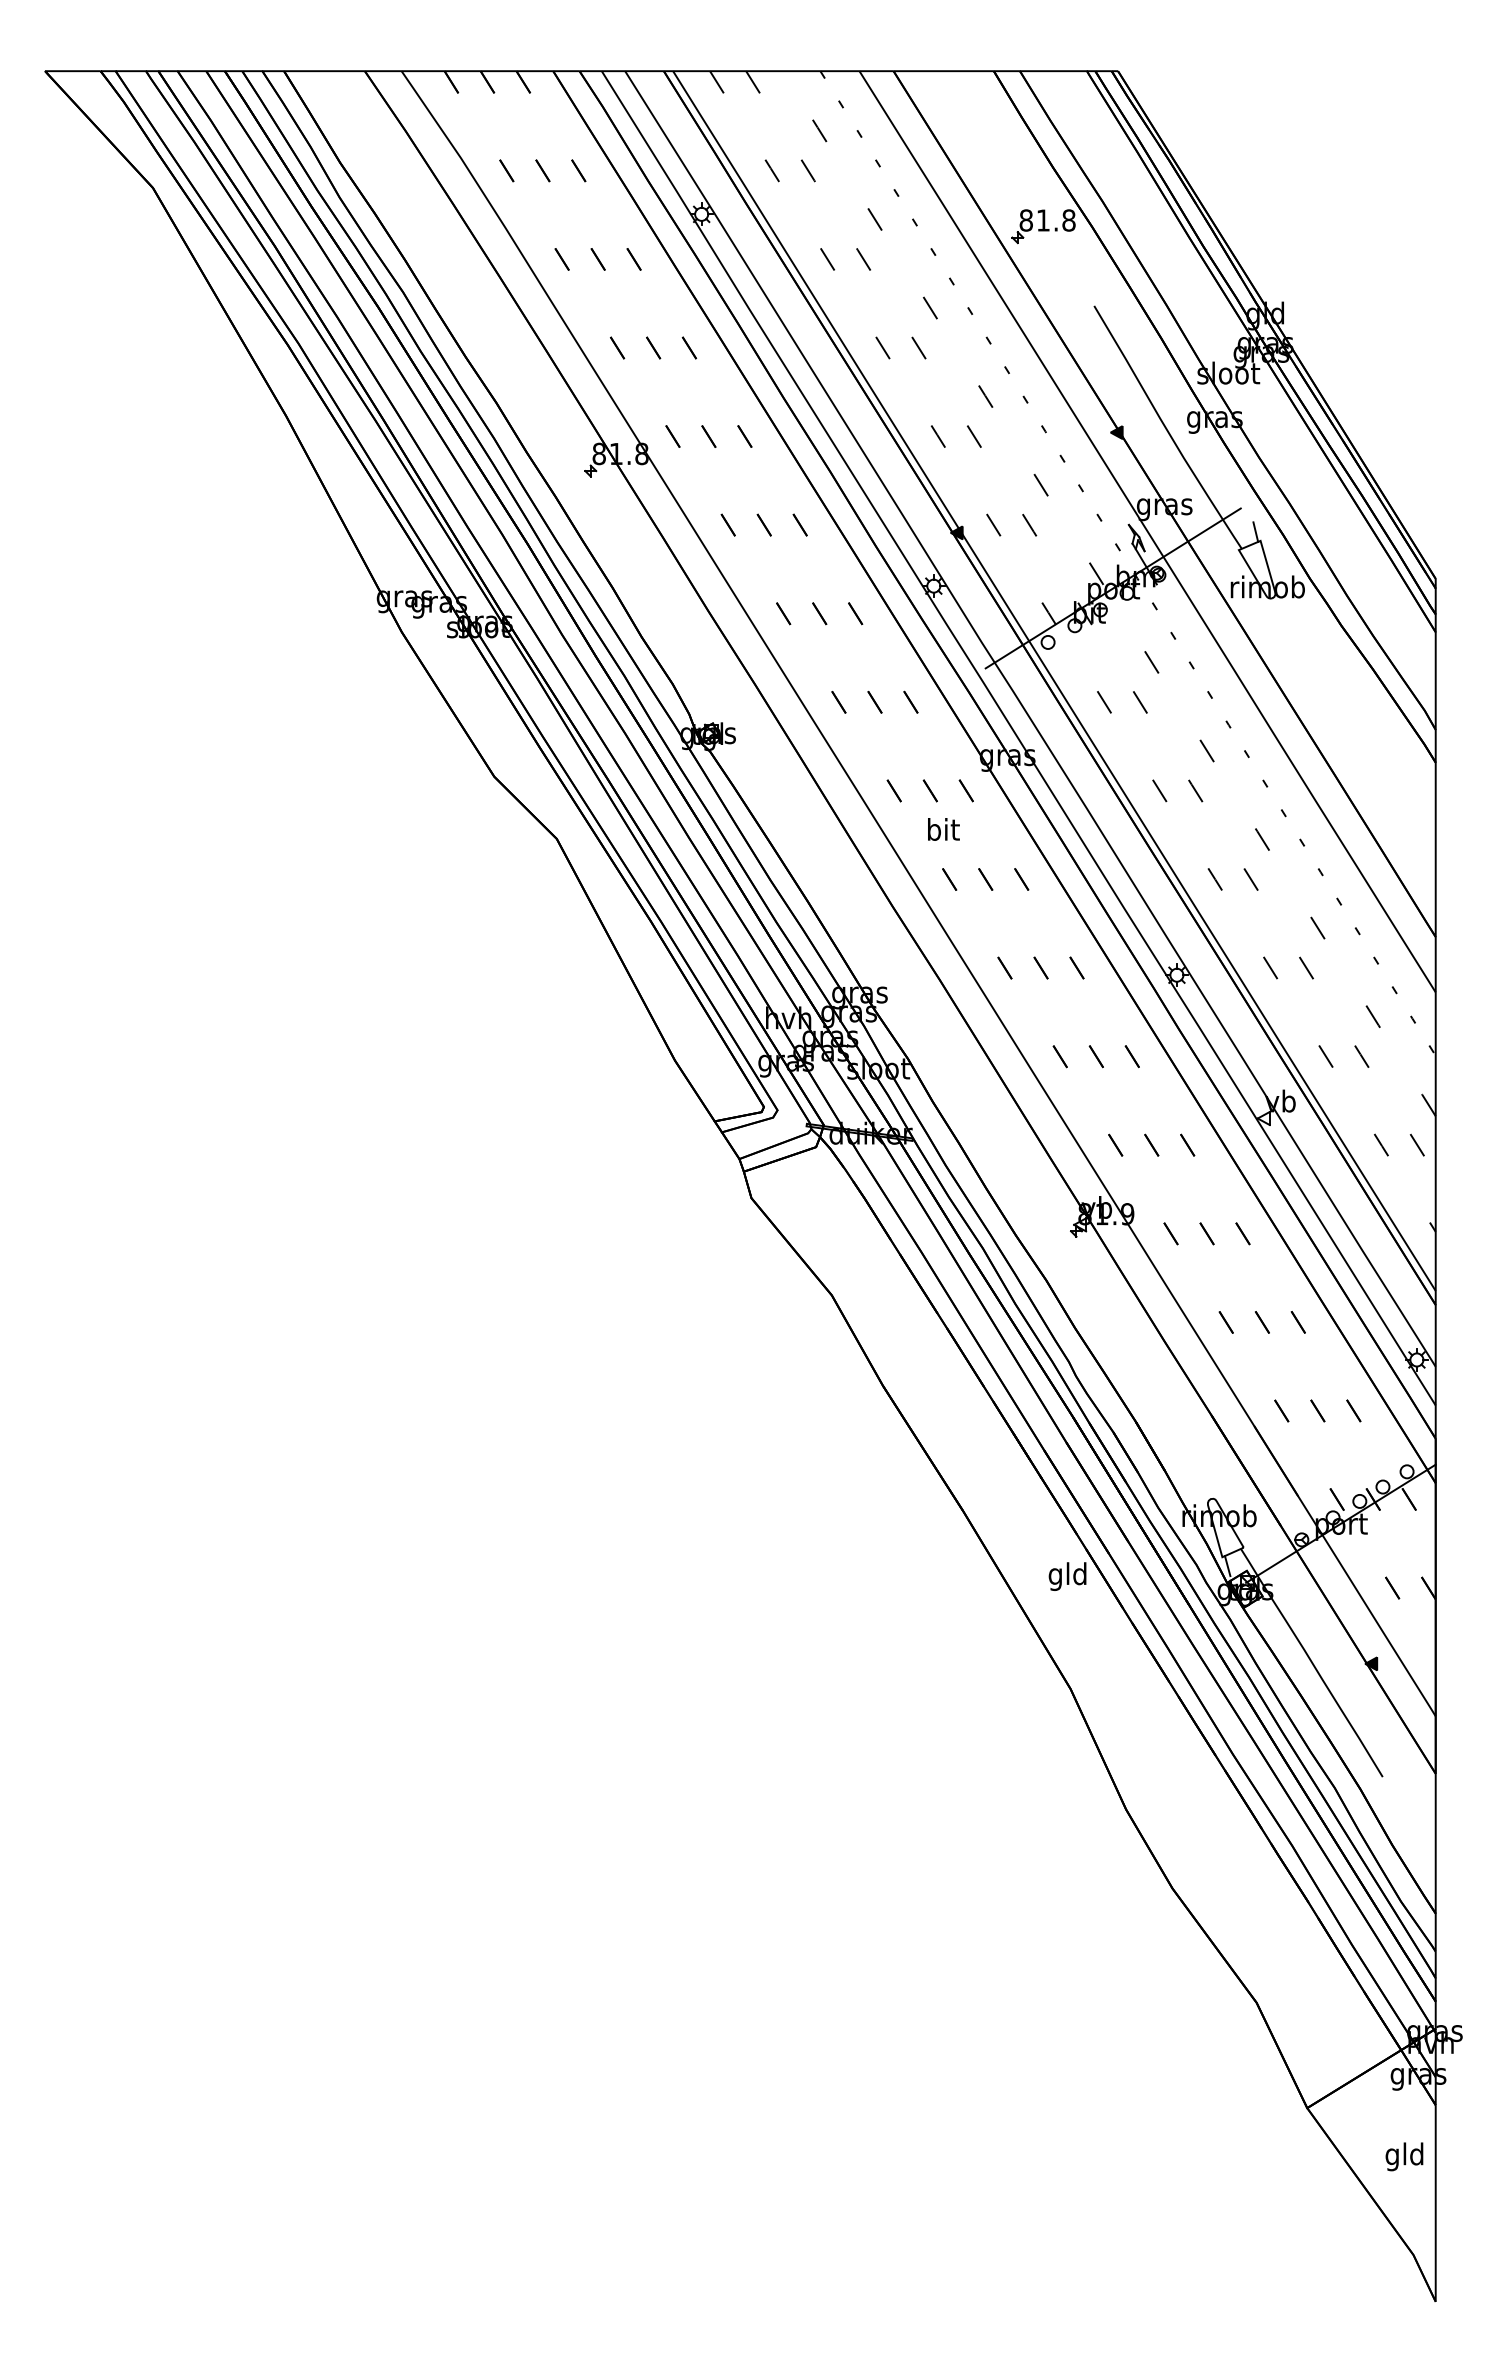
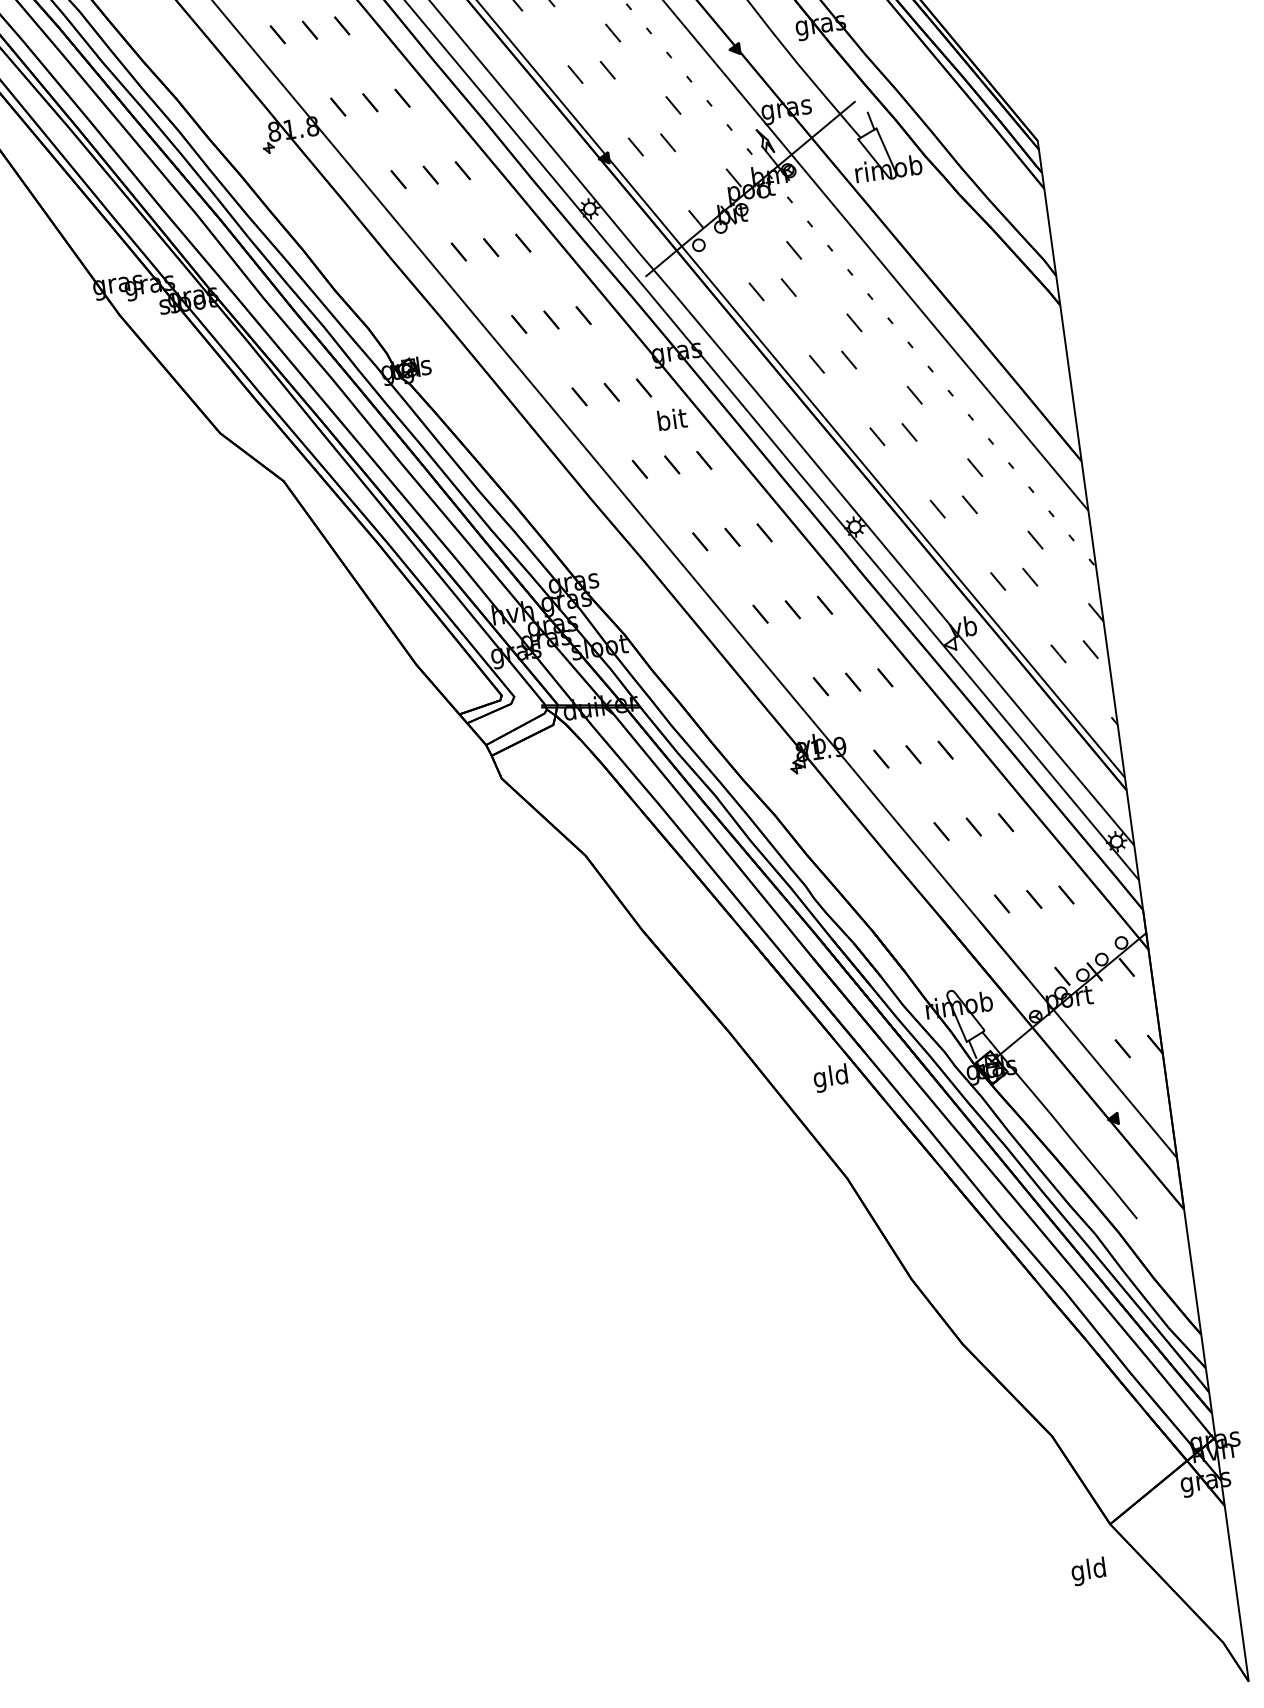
text: (943, 829) -> (672, 419), moved
text: (1404, 2156) -> (1088, 1571), moved

